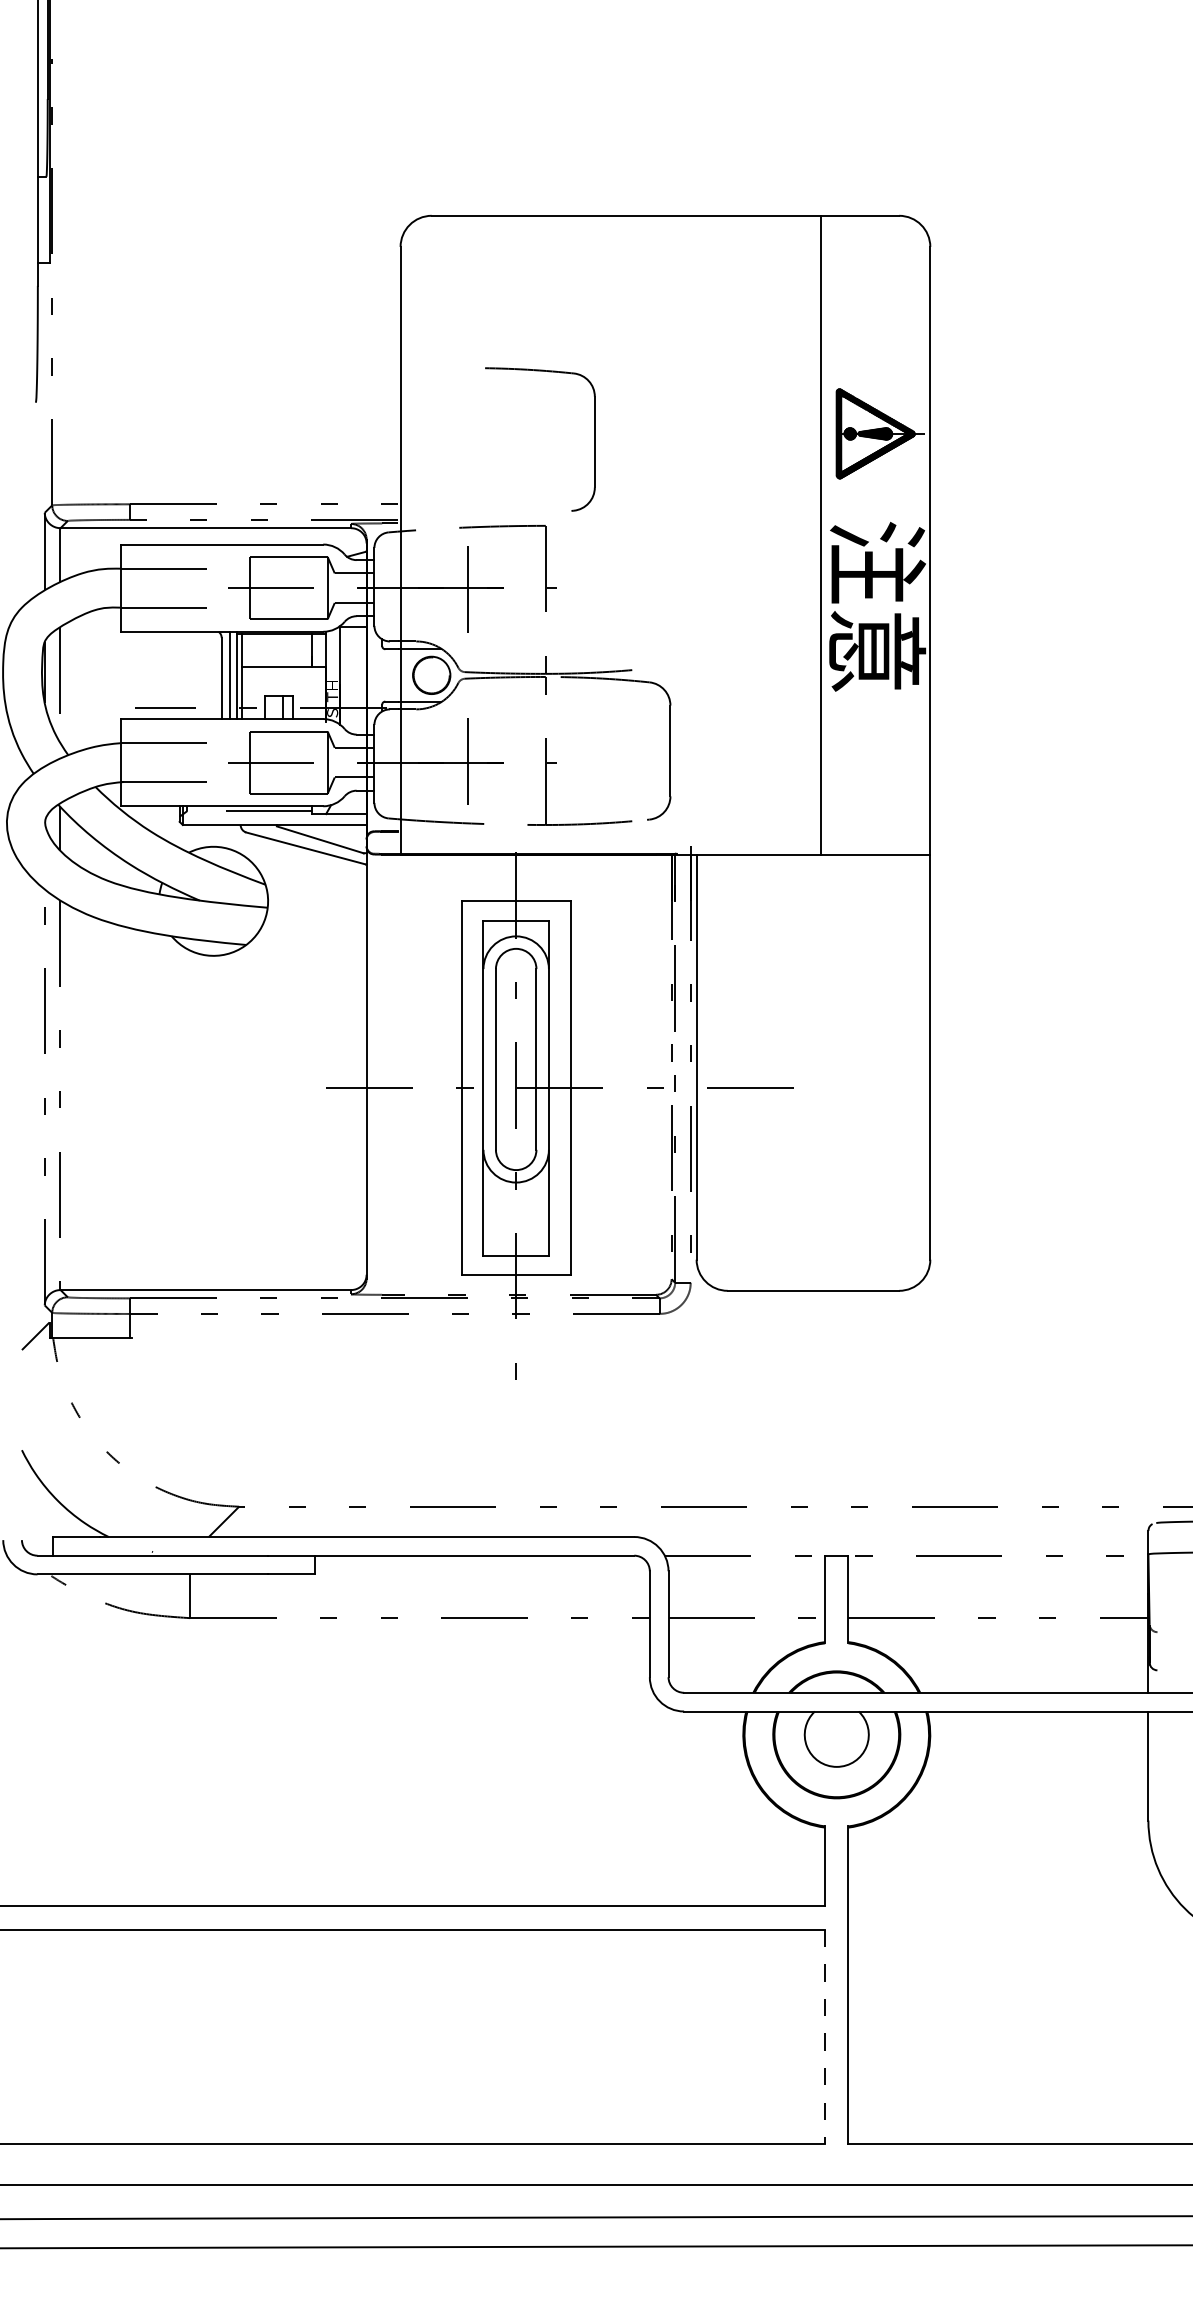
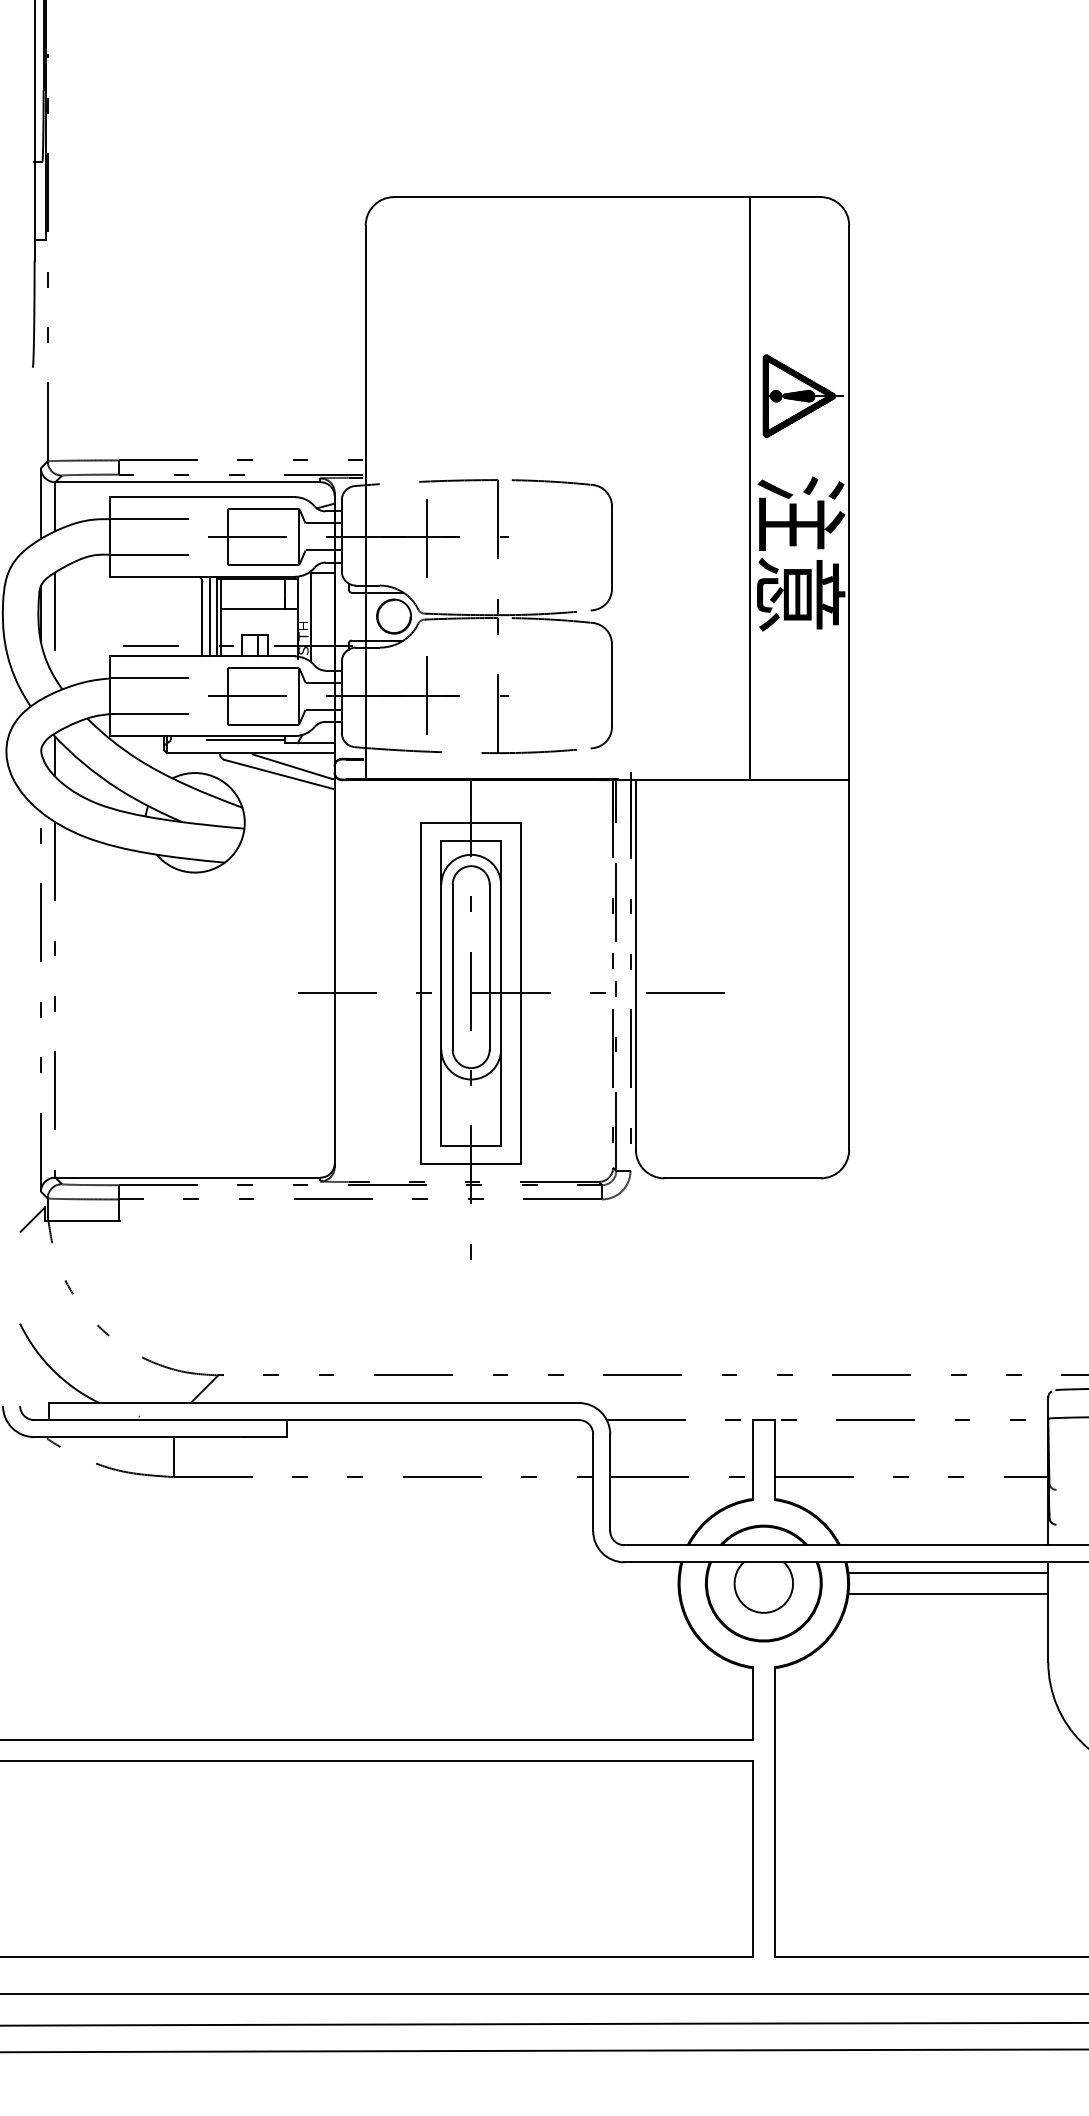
part: (594, 439) -> (611, 545), moved
line: (1038, 1722) -> (947, 1572), added
line: (1038, 1746) -> (947, 1594), added
line: (825, 2037) -> (753, 1859), dashed -> solid

